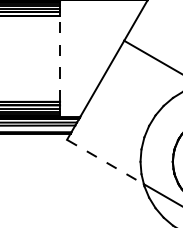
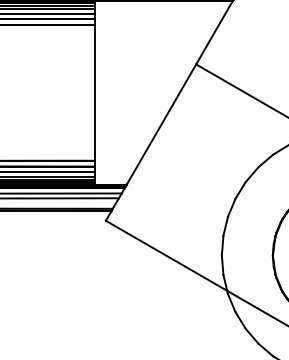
line: (60, 58) -> (95, 92), dashed -> solid
line: (105, 162) -> (166, 256), dashed -> solid

